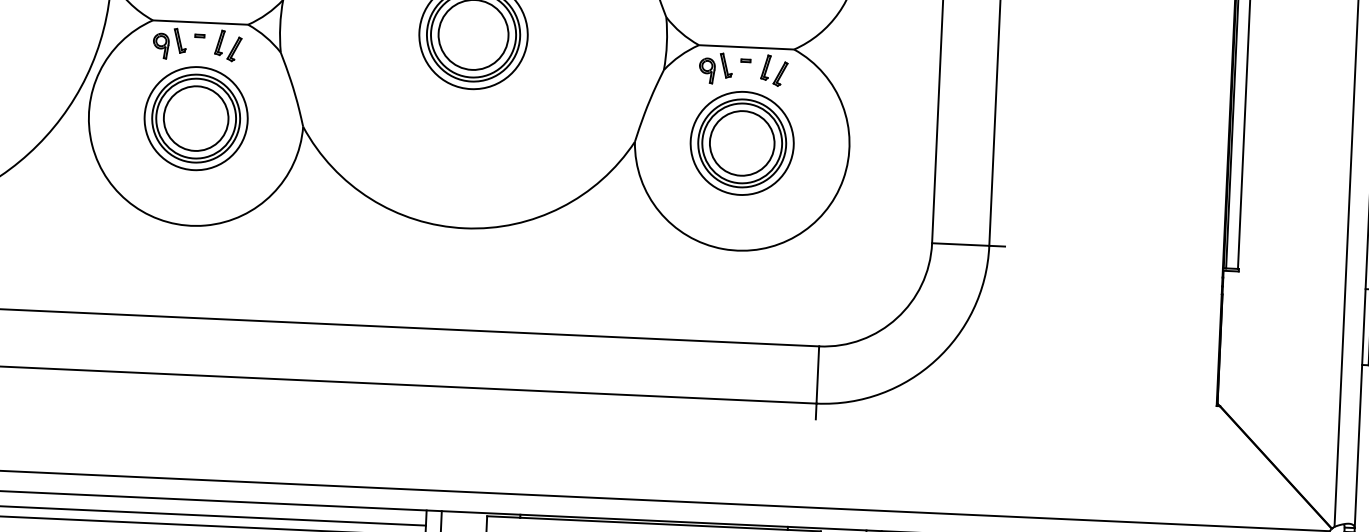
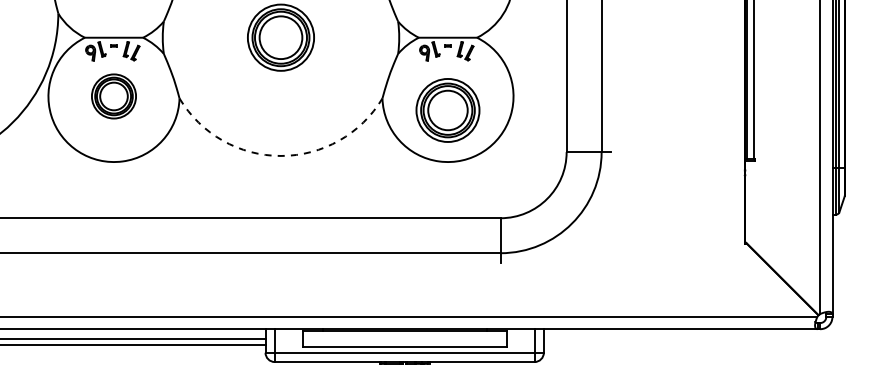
part: (195, 118) -> (113, 96), size x0.7
part: (741, 143) -> (447, 110), moved
arc: (465, 227) -> (281, 155), solid -> dashed

